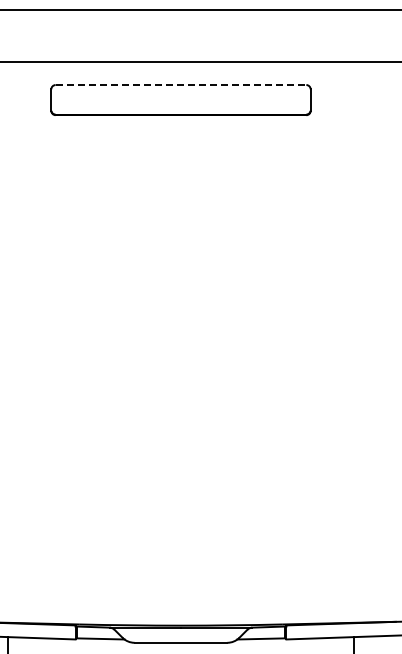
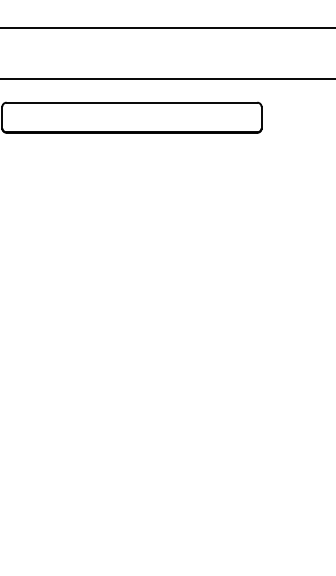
line: (181, 85) -> (132, 103), dashed -> solid

